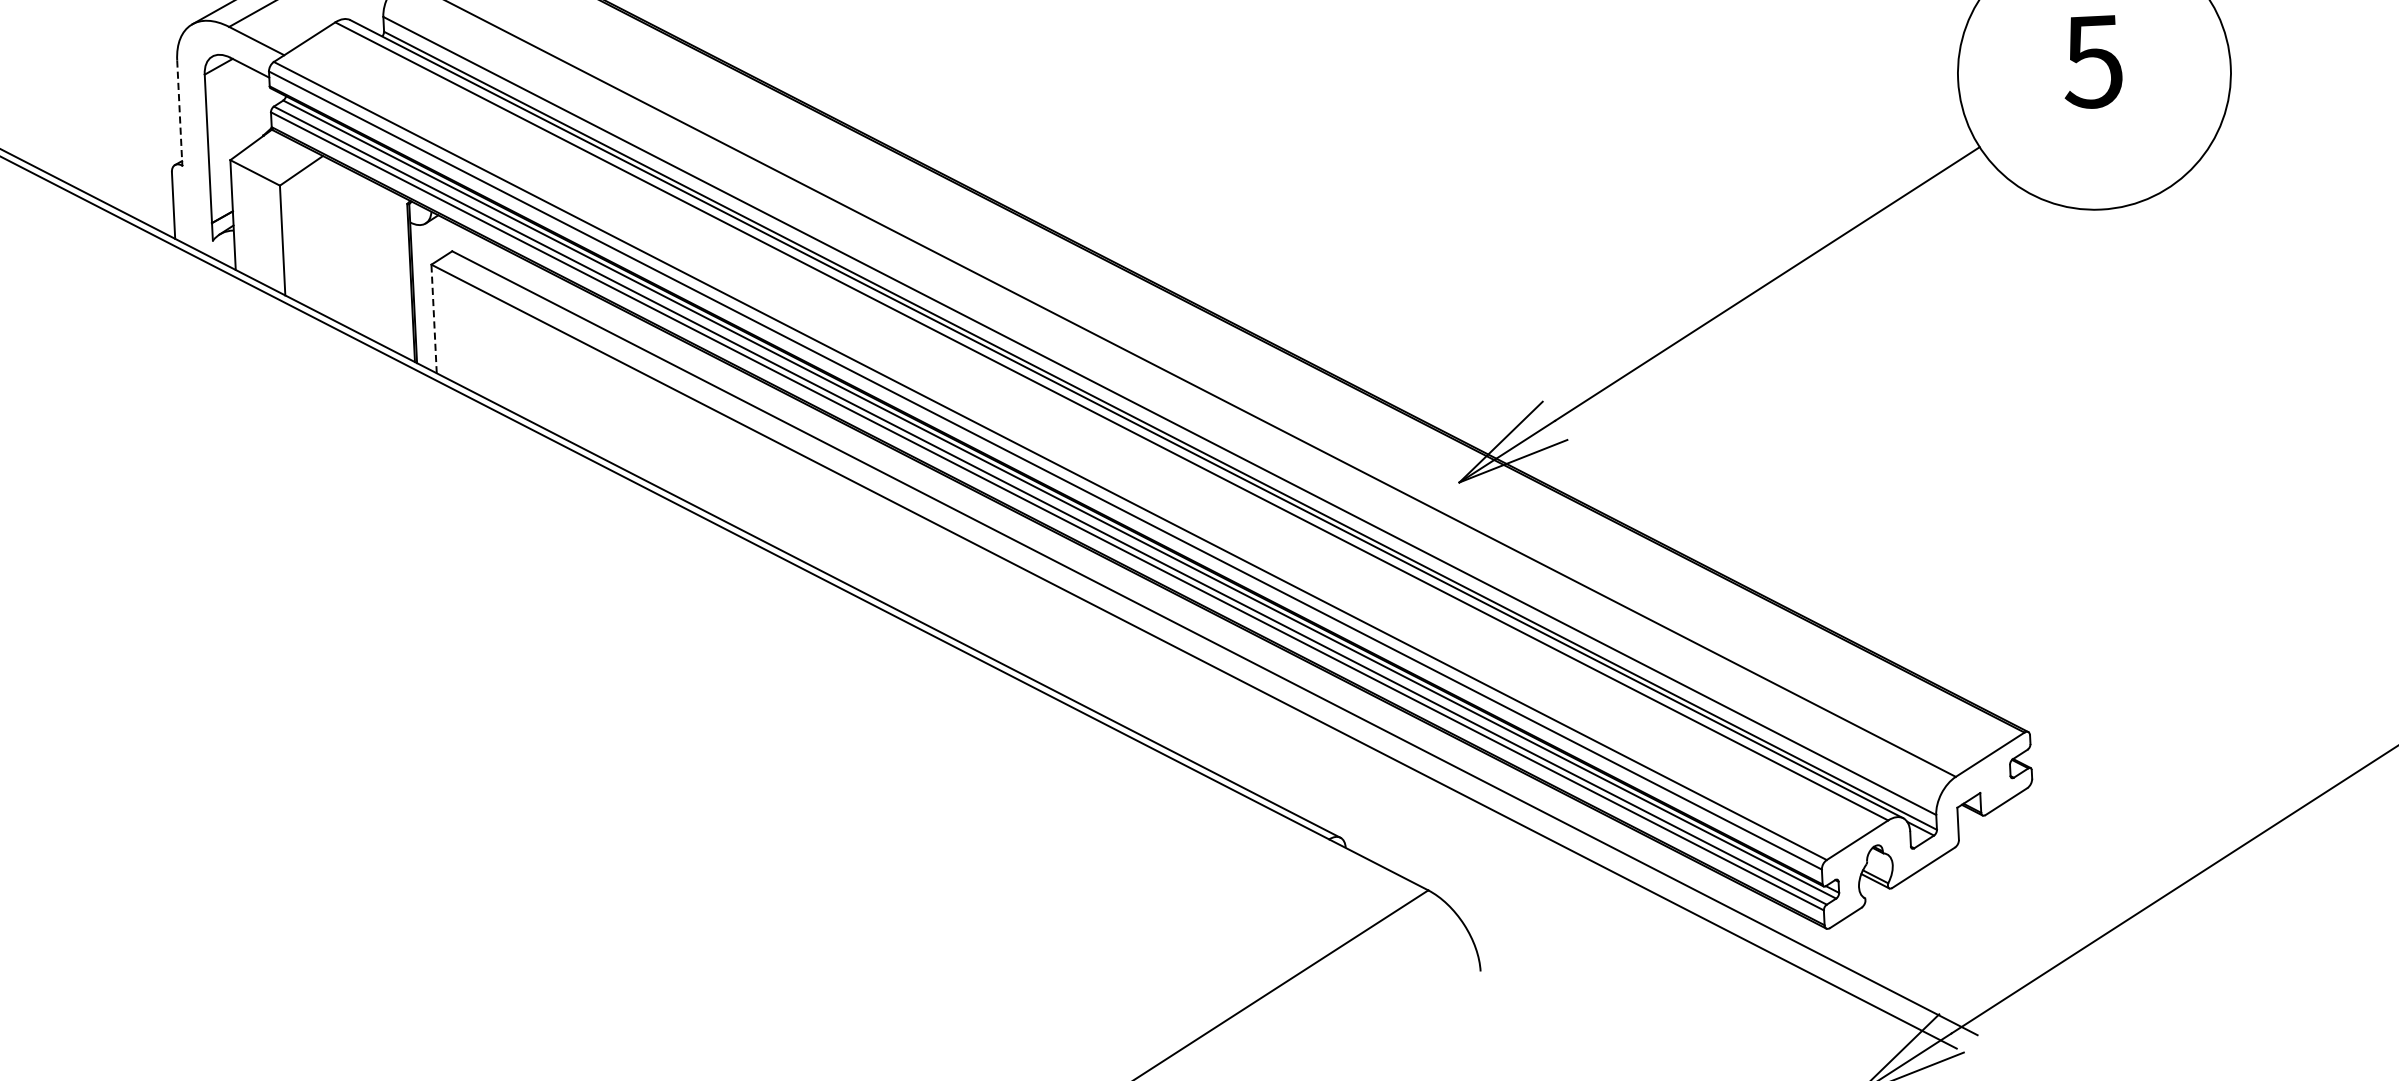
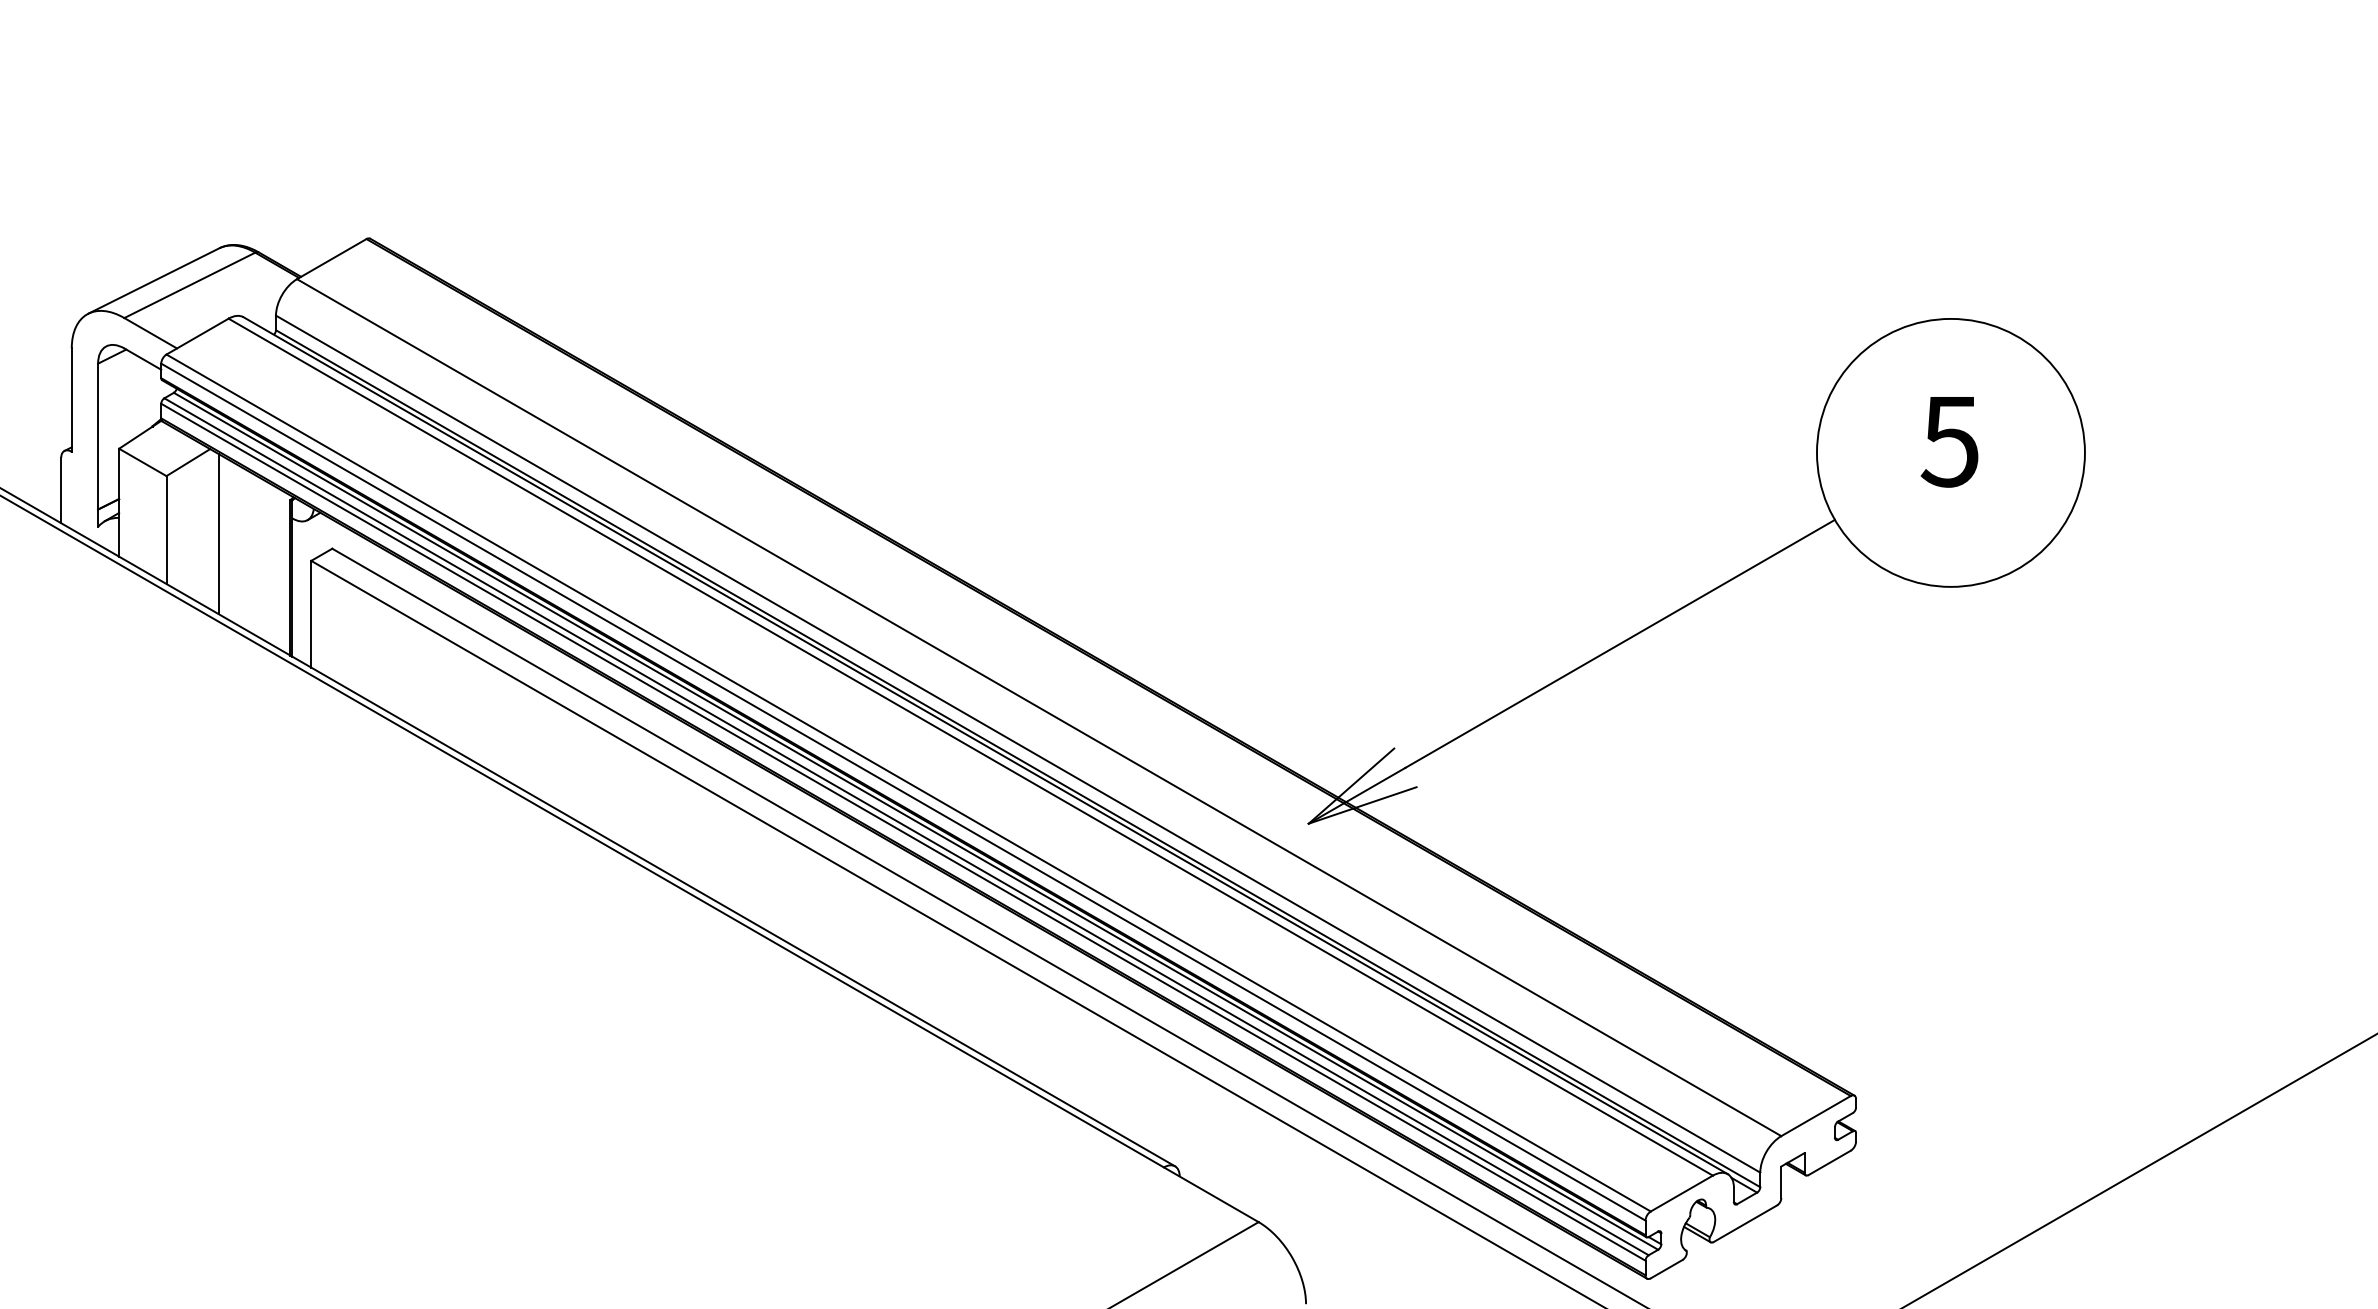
line: (179, 113) -> (71, 400), dashed -> solid
line: (336, 242) -> (219, 534), added
line: (434, 318) -> (311, 613), dashed -> solid

